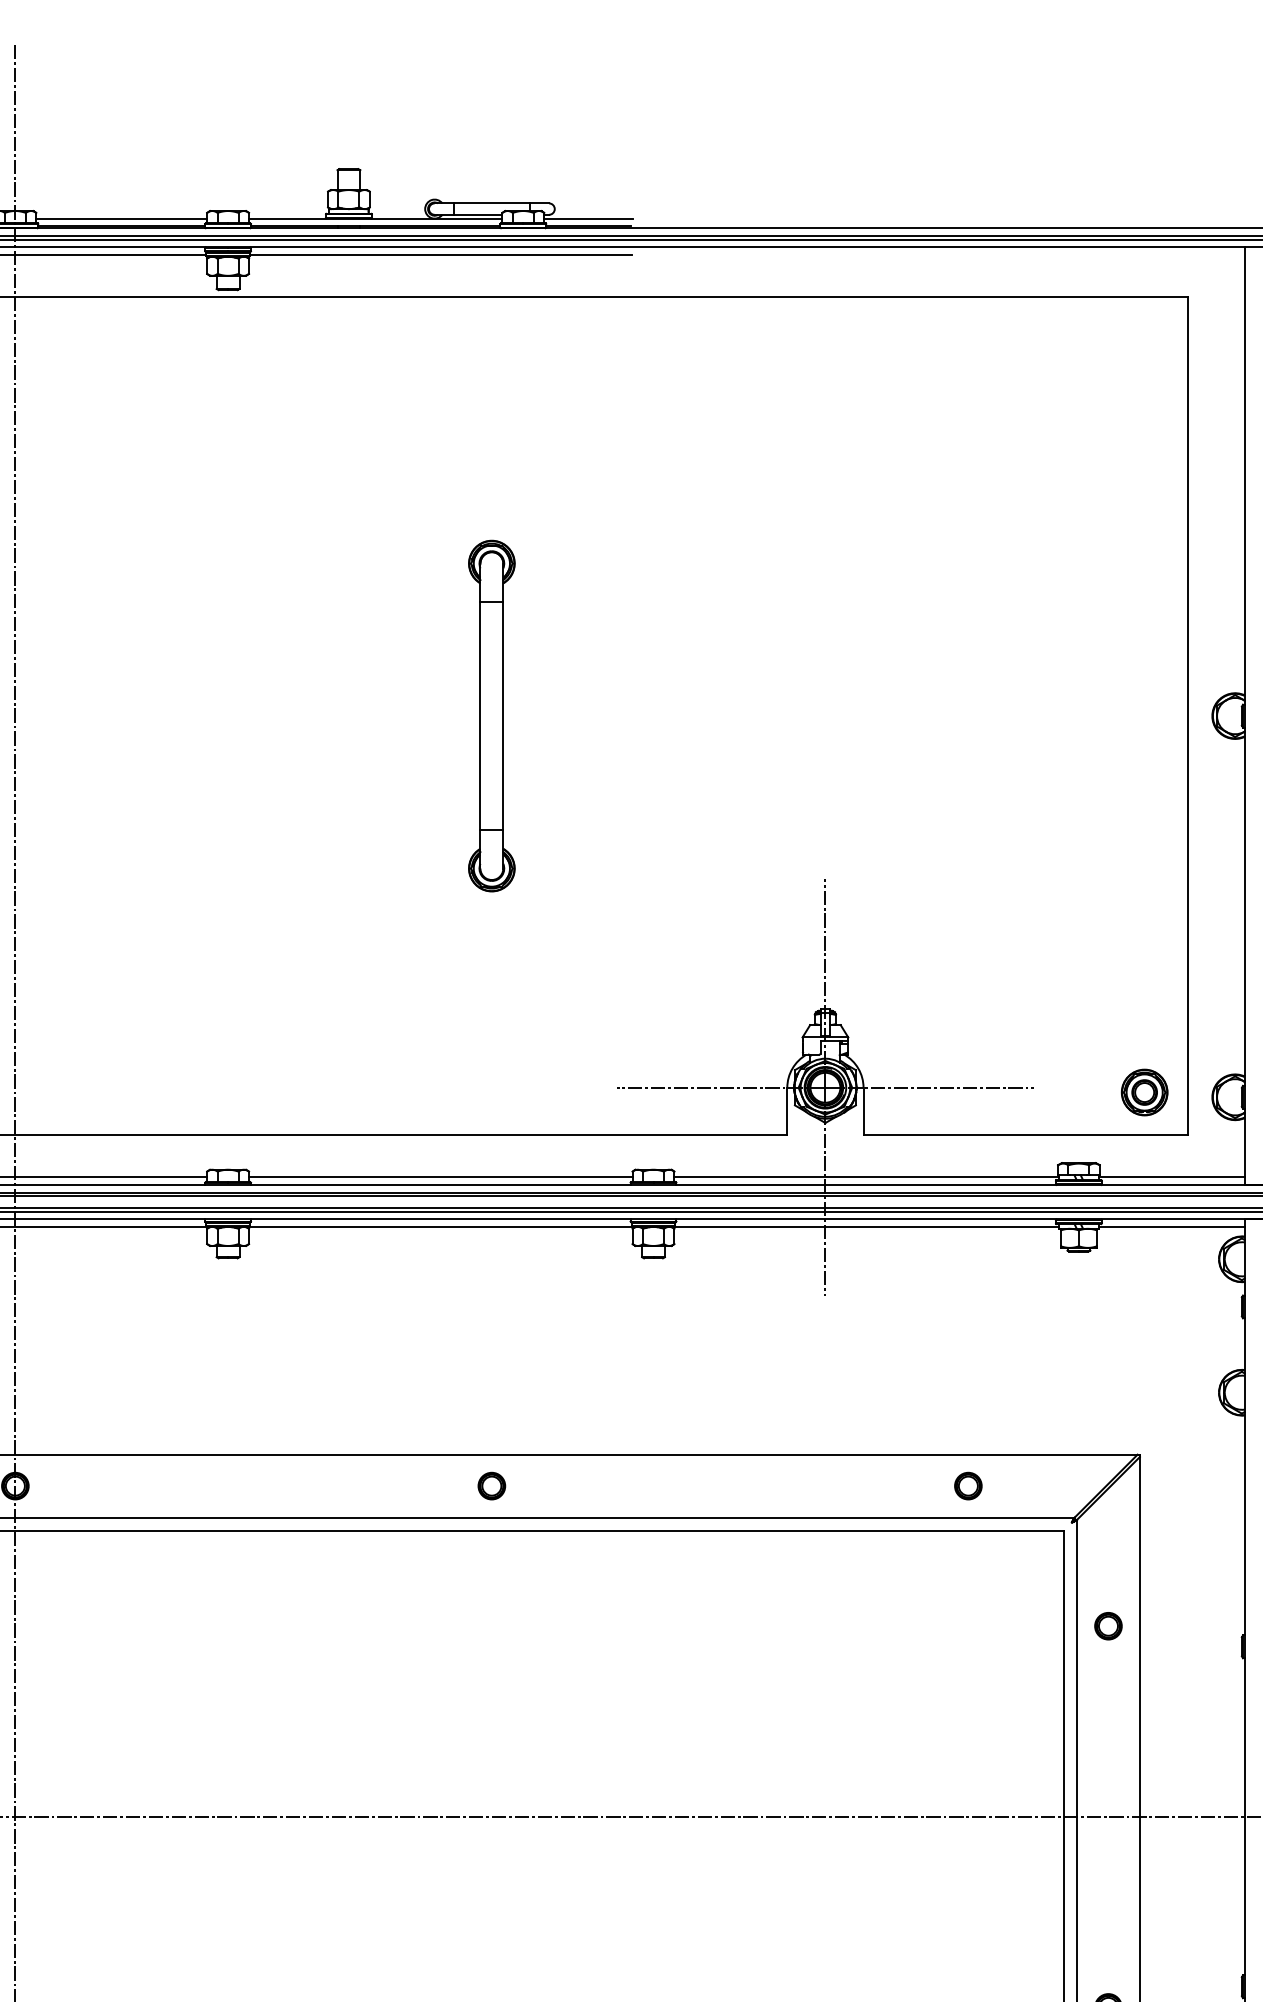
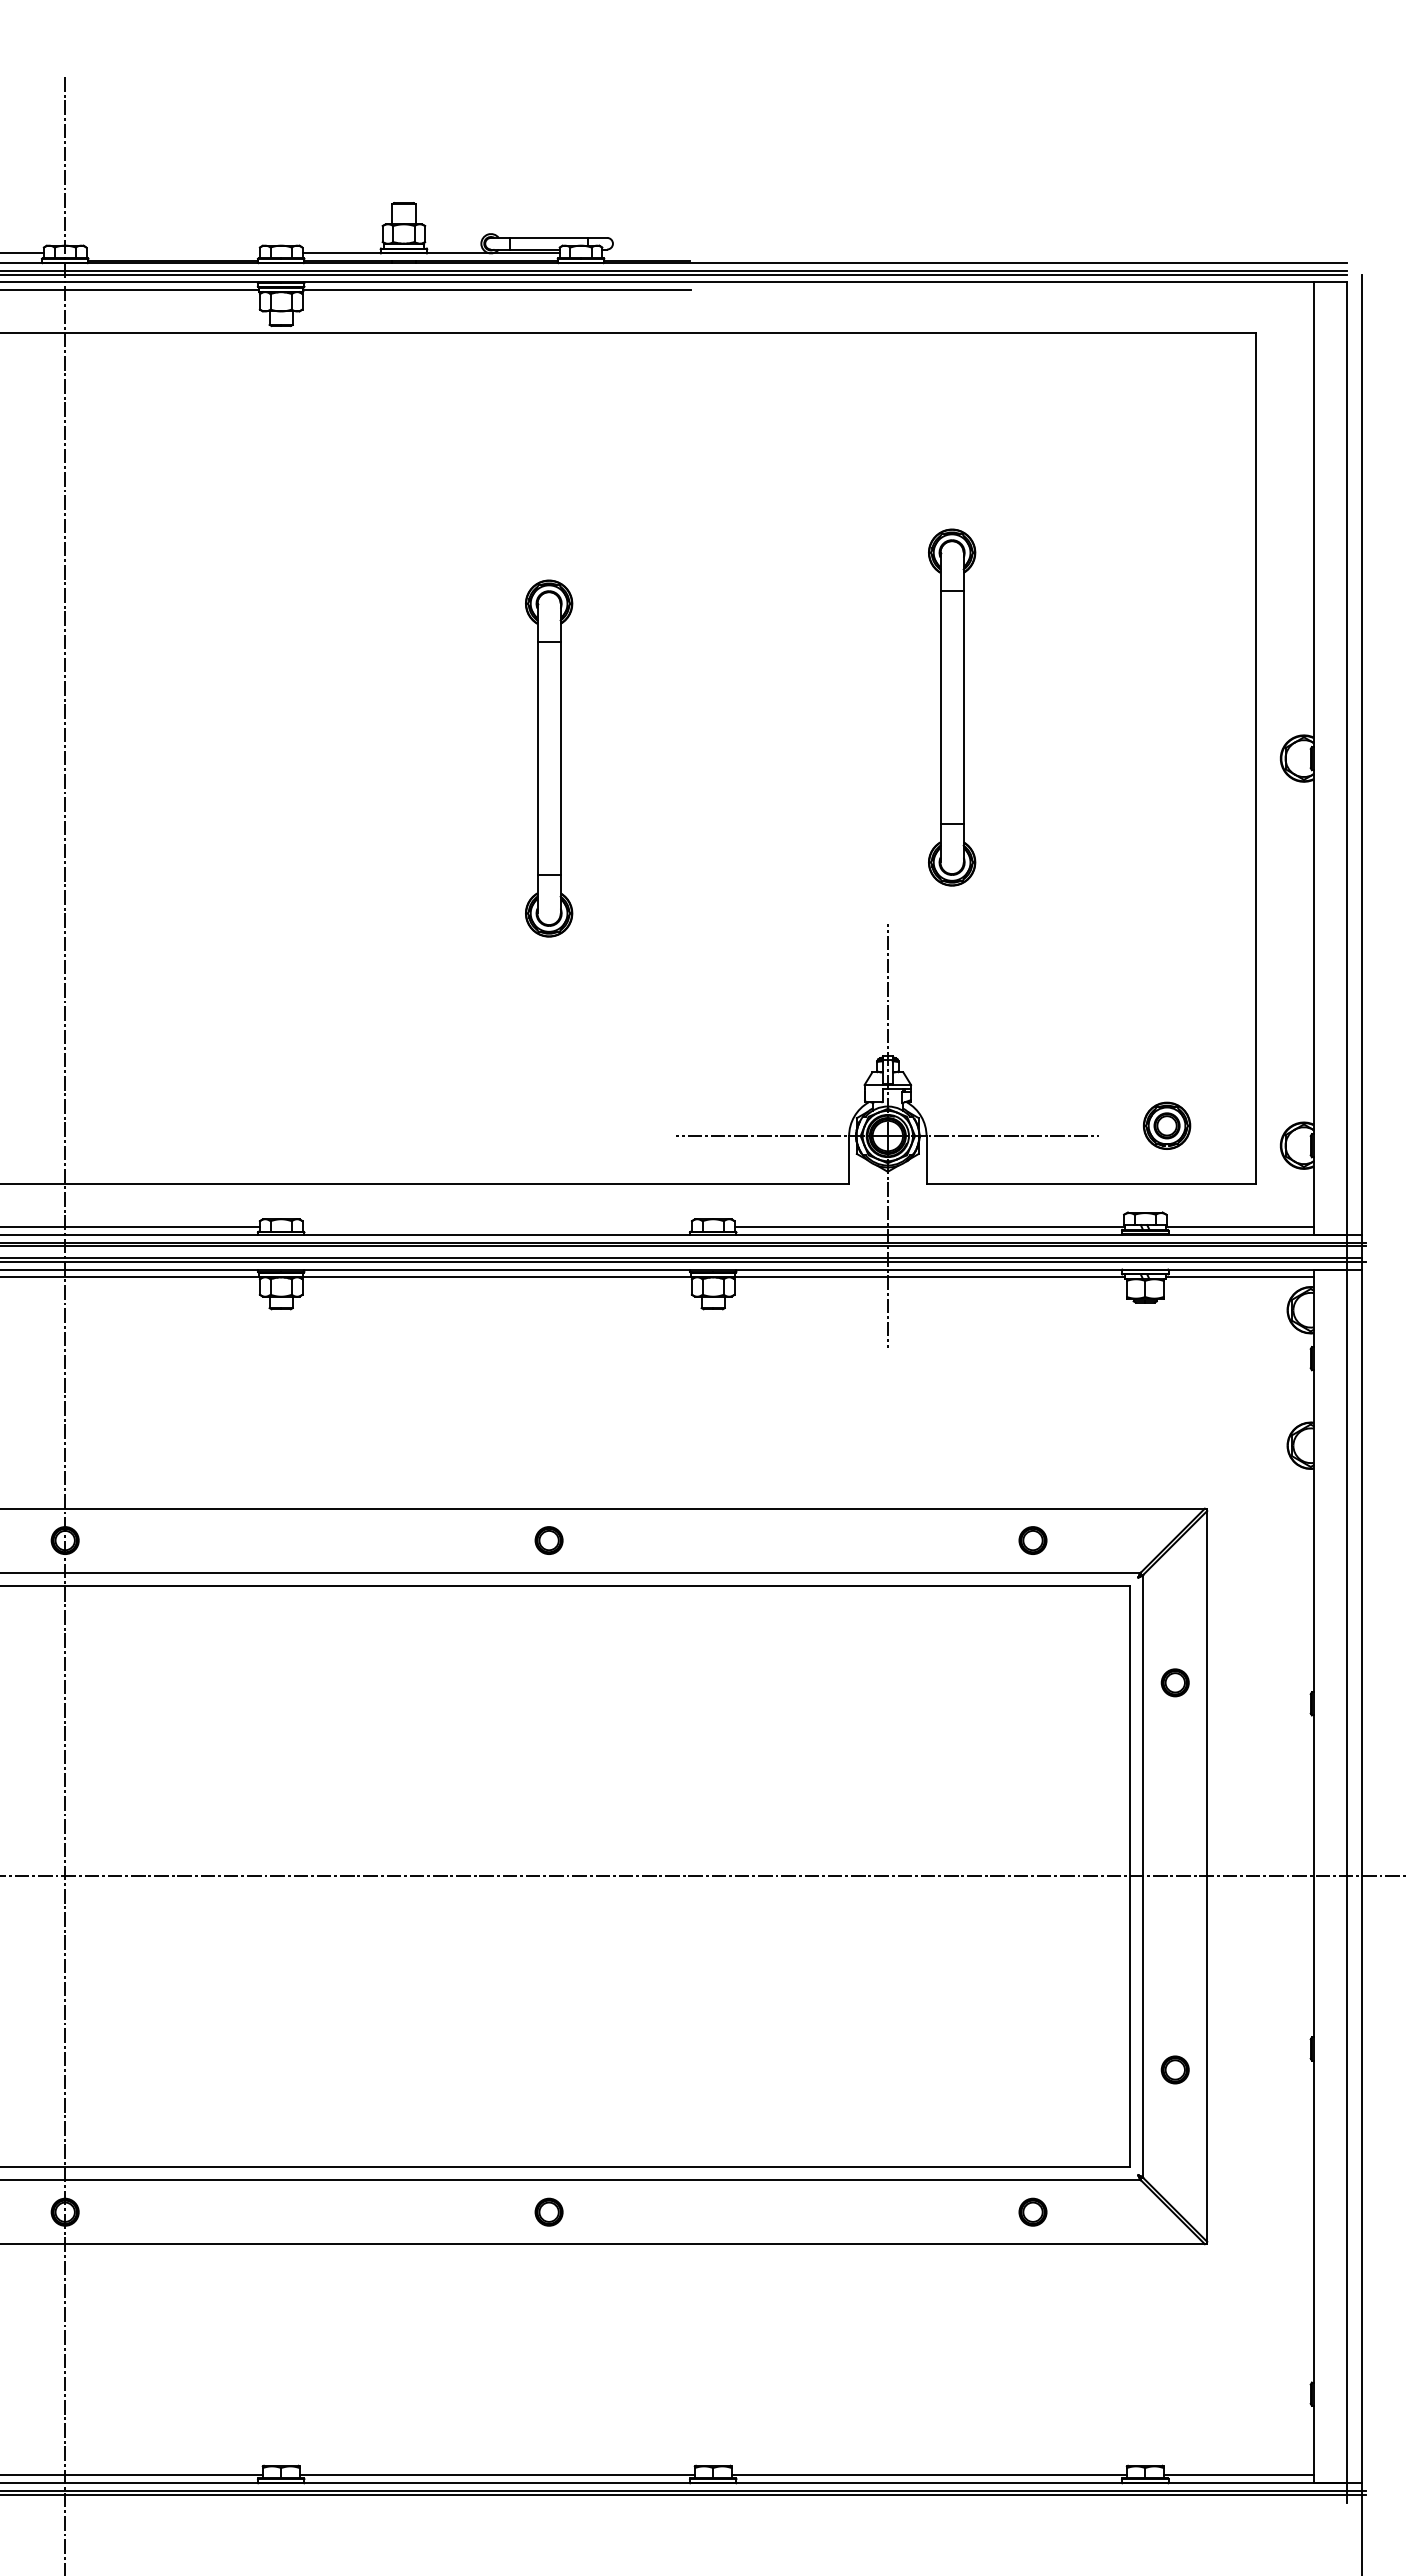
line: (121, 218) -> (172, 253), removed
line: (587, 218) -> (646, 253), removed
part: (889, 665) -> (952, 707), added
part: (1145, 1092) -> (1167, 1125), moved
line: (440, 1177) -> (496, 1227), removed

